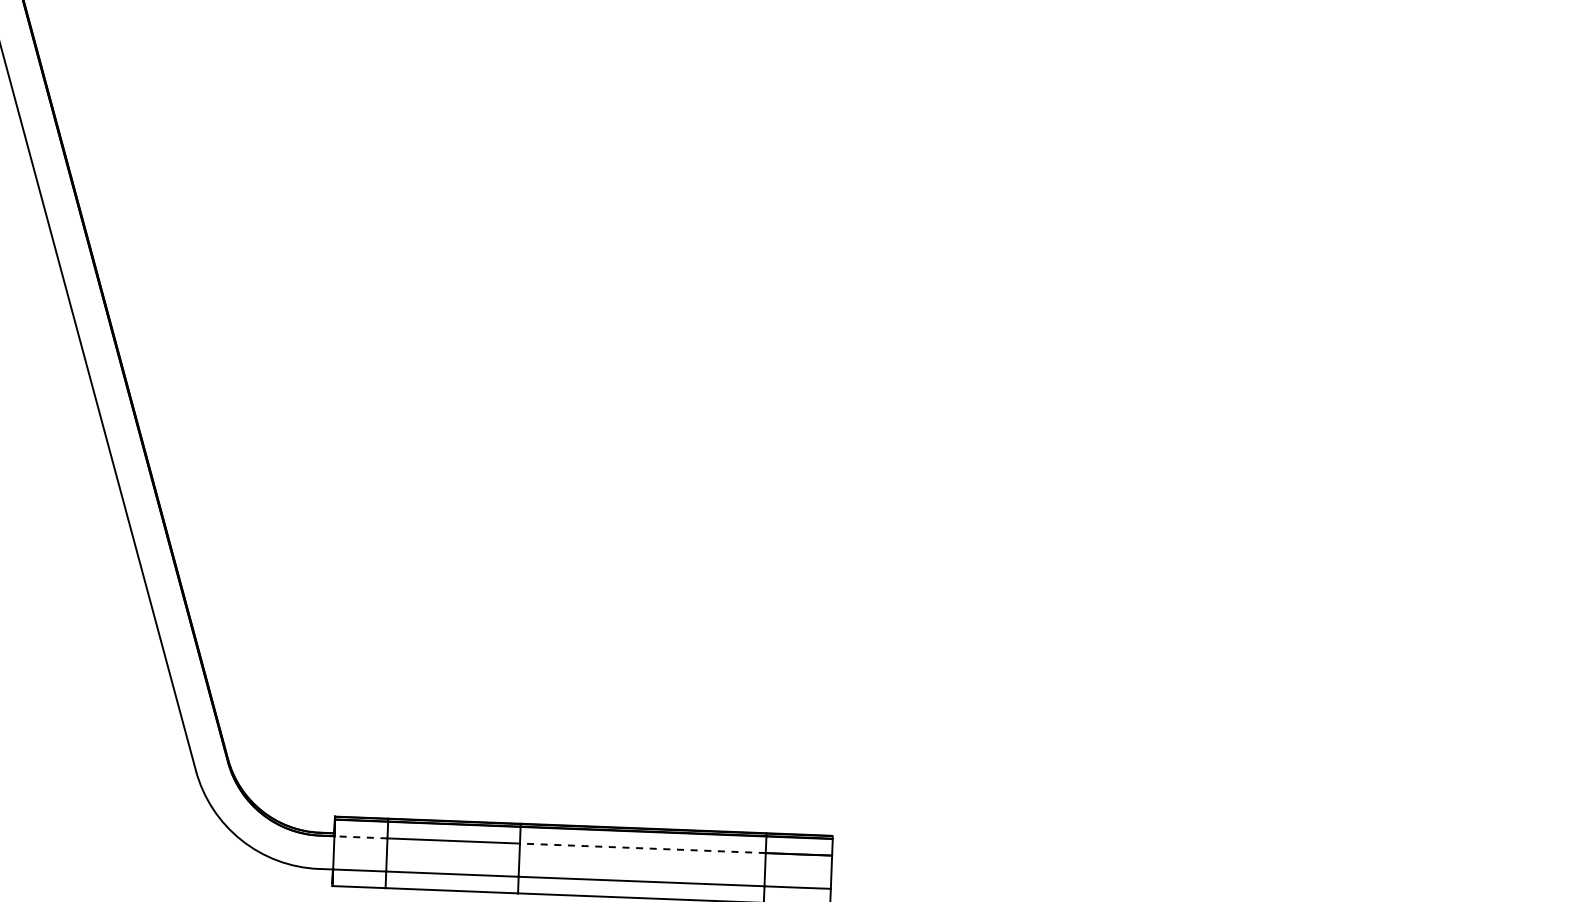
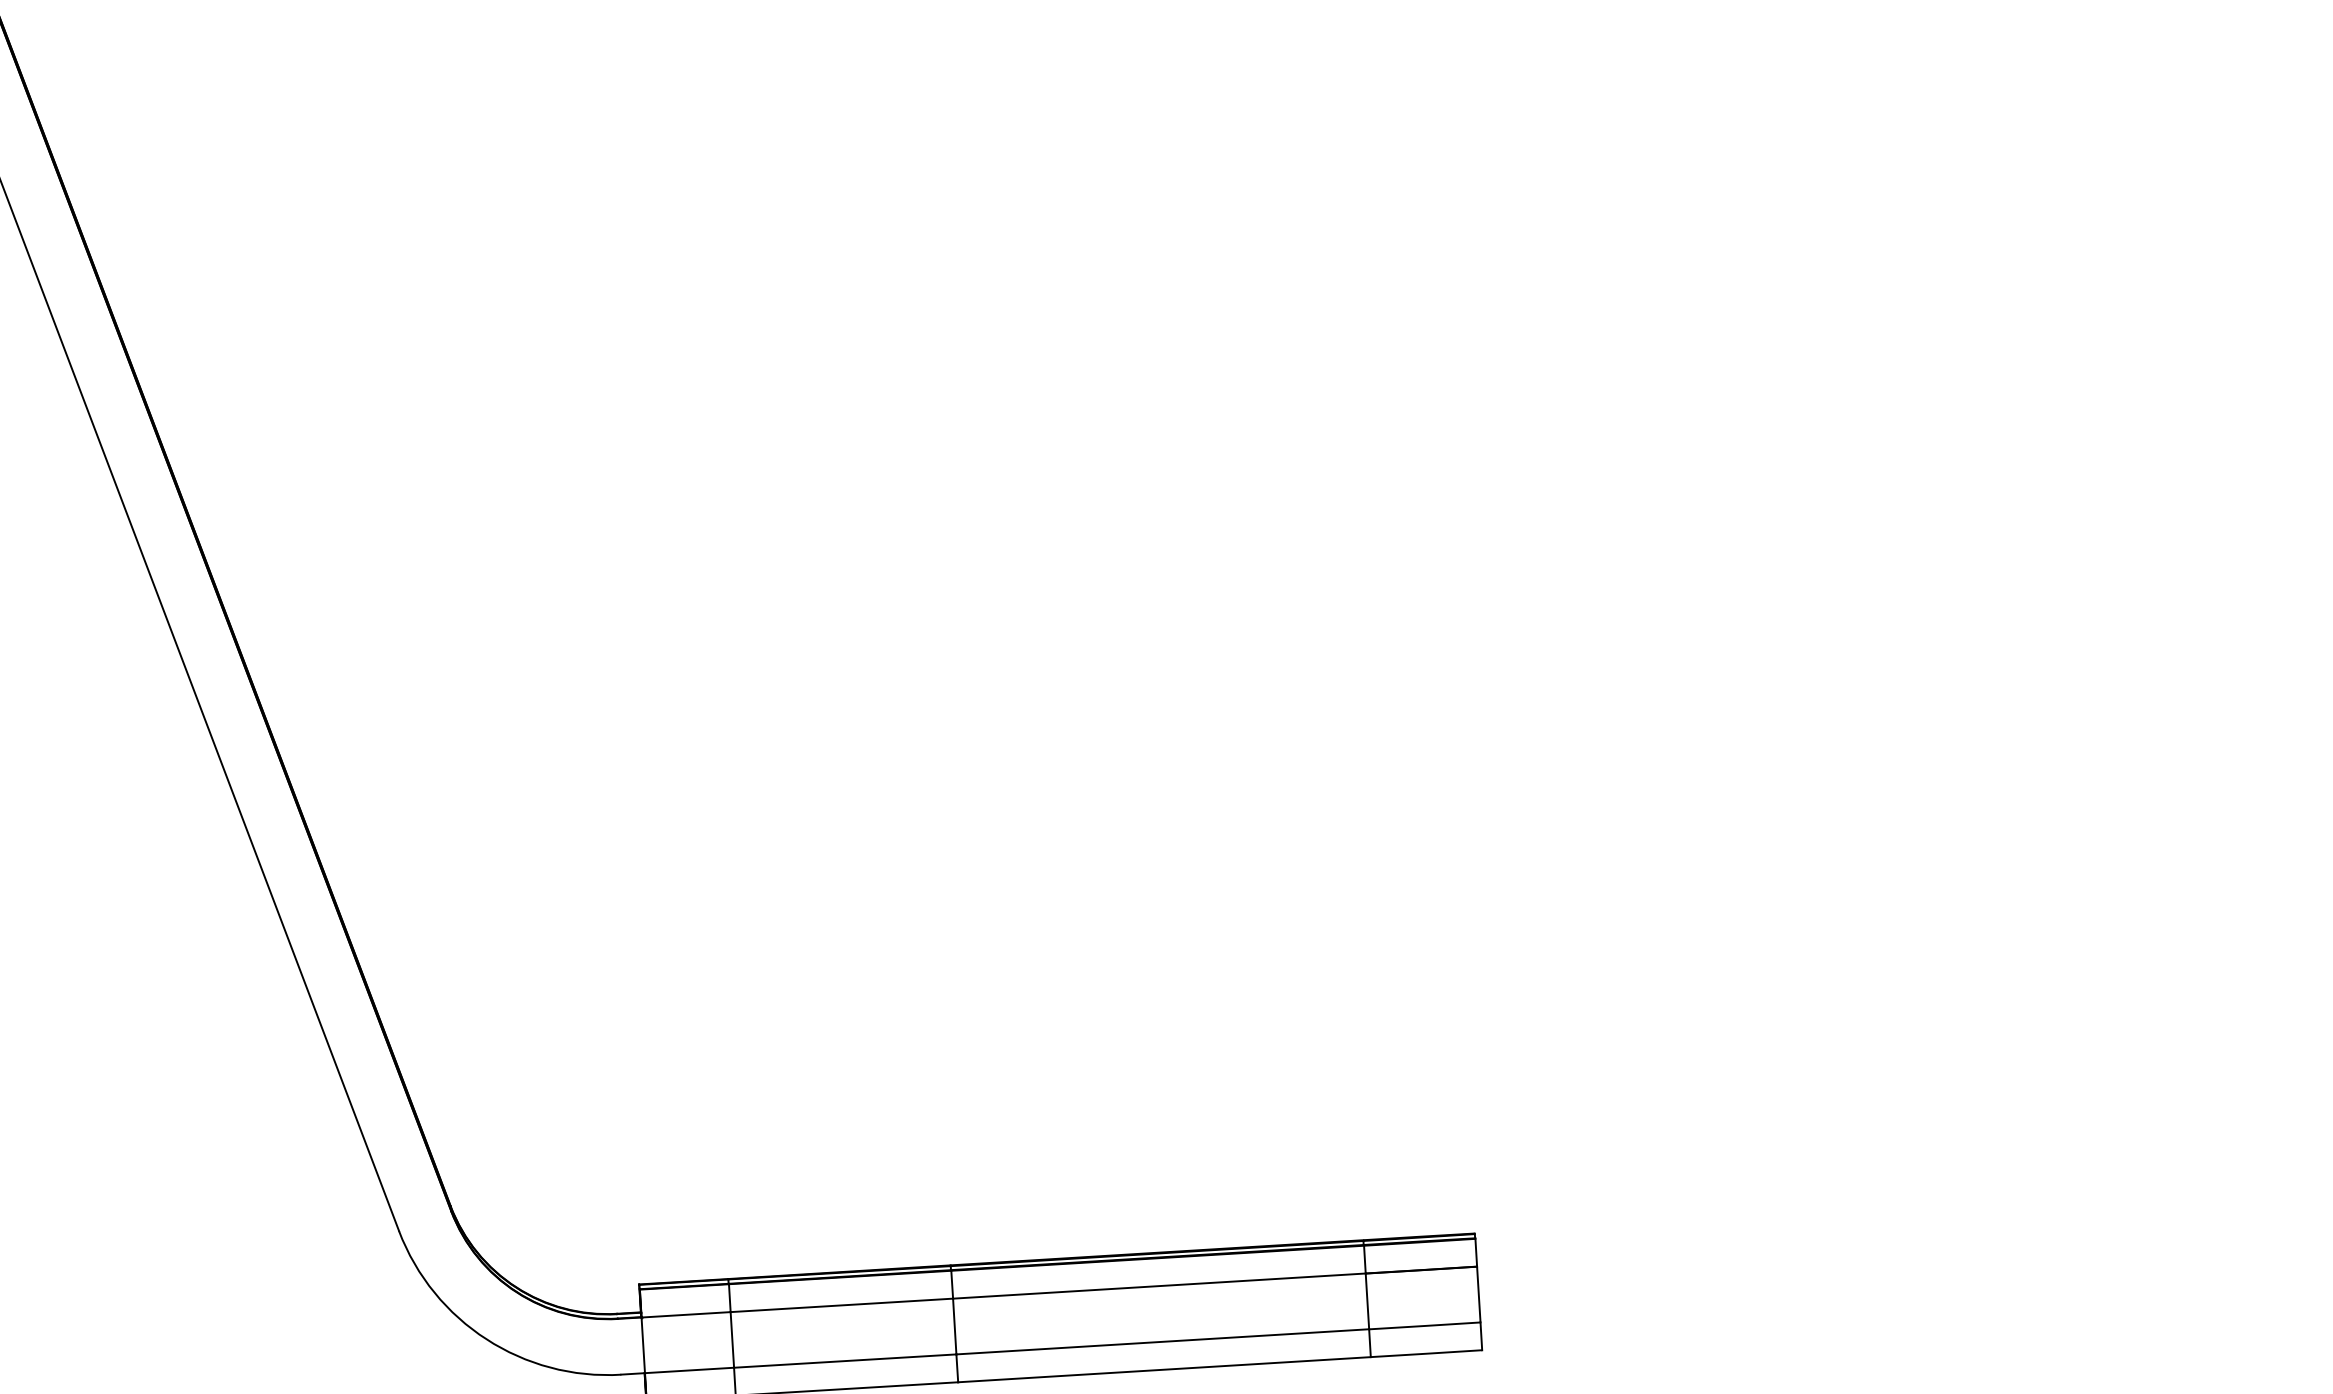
line: (360, 837) -> (685, 1315), dashed -> solid
line: (642, 848) -> (1158, 1286), dashed -> solid

